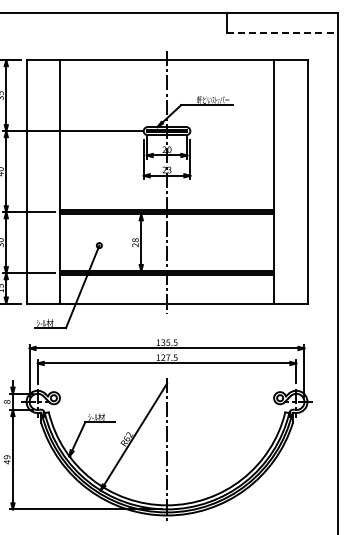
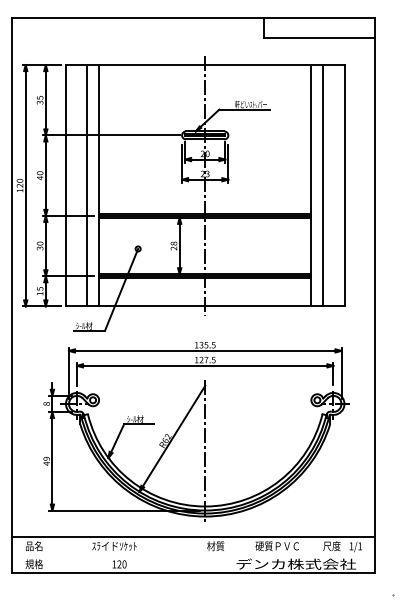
line: (283, 33) -> (320, 38), dashed -> solid
line: (48, 181) -> (87, 185), added
line: (286, 181) -> (323, 185), added

